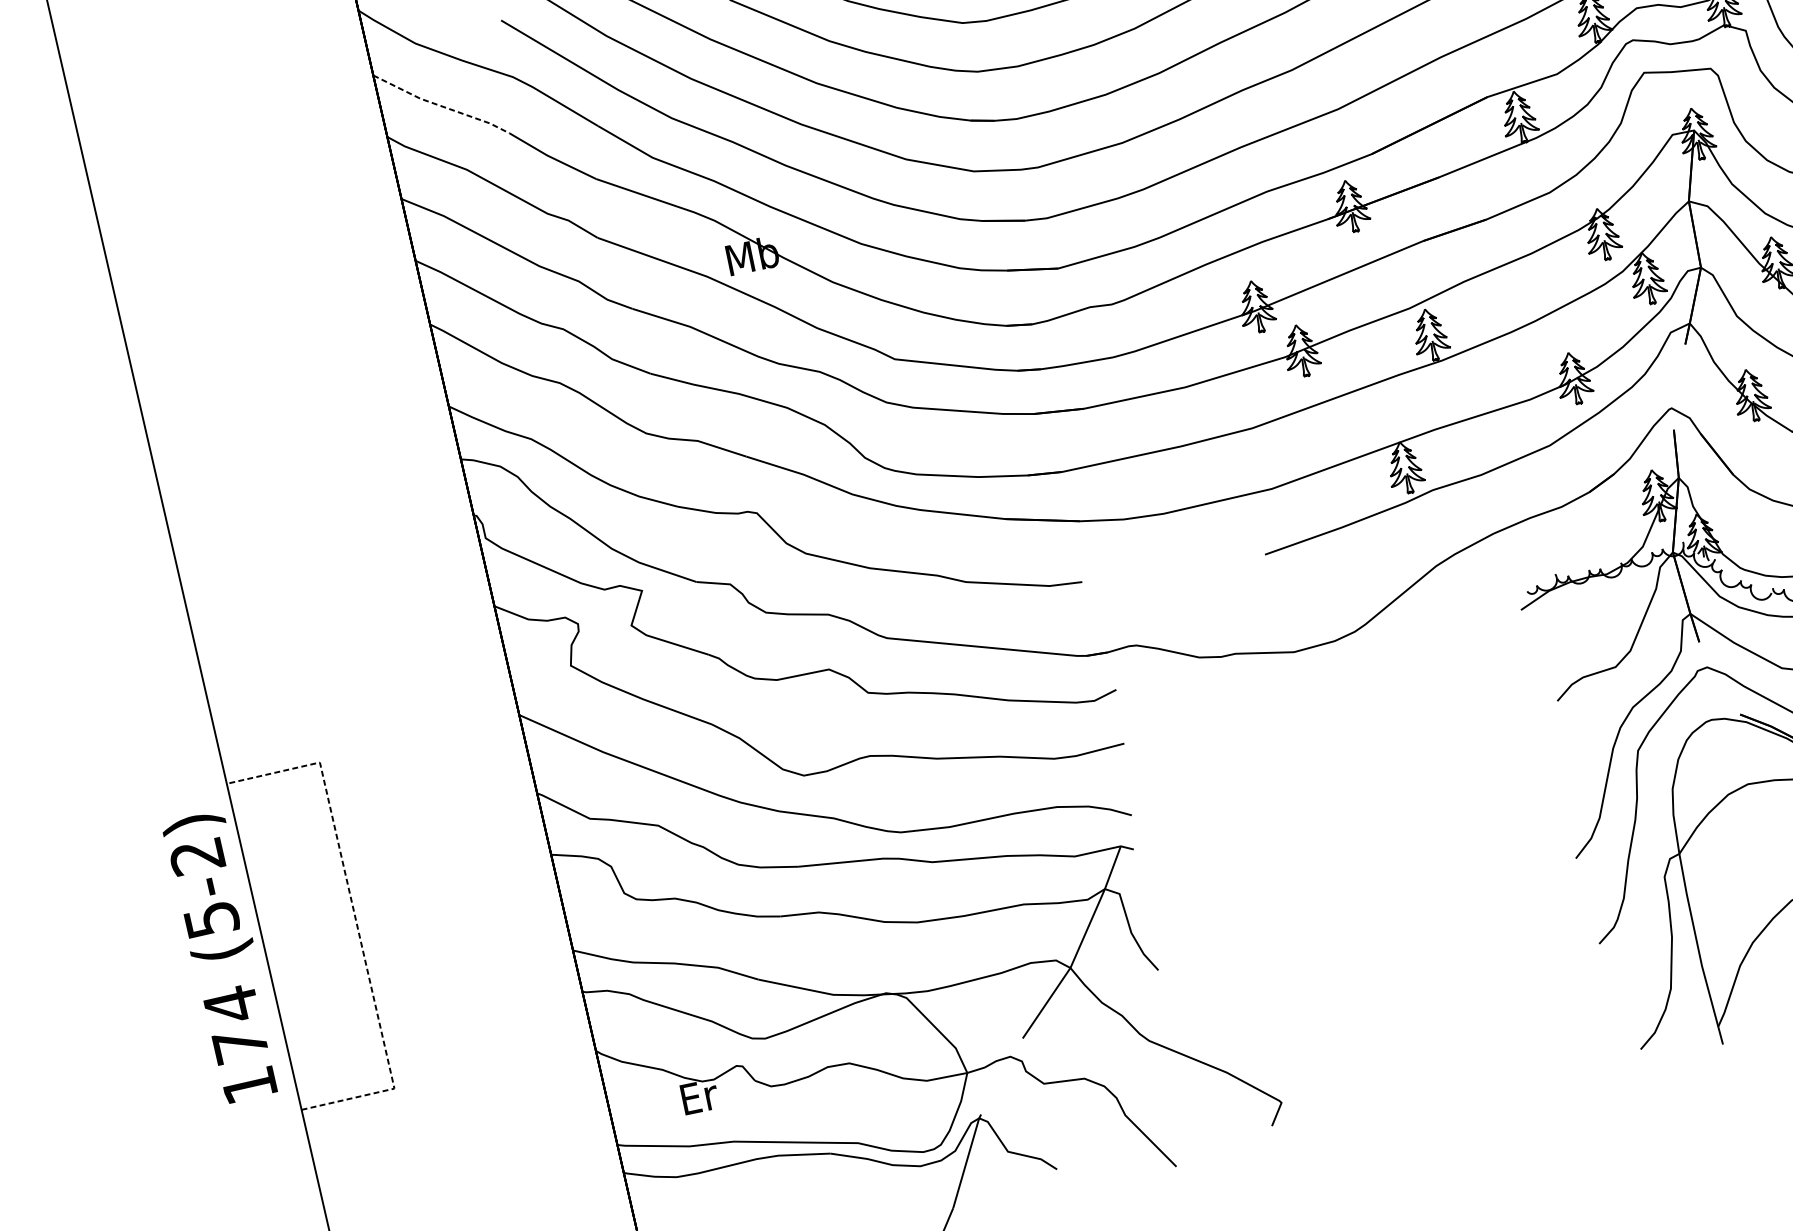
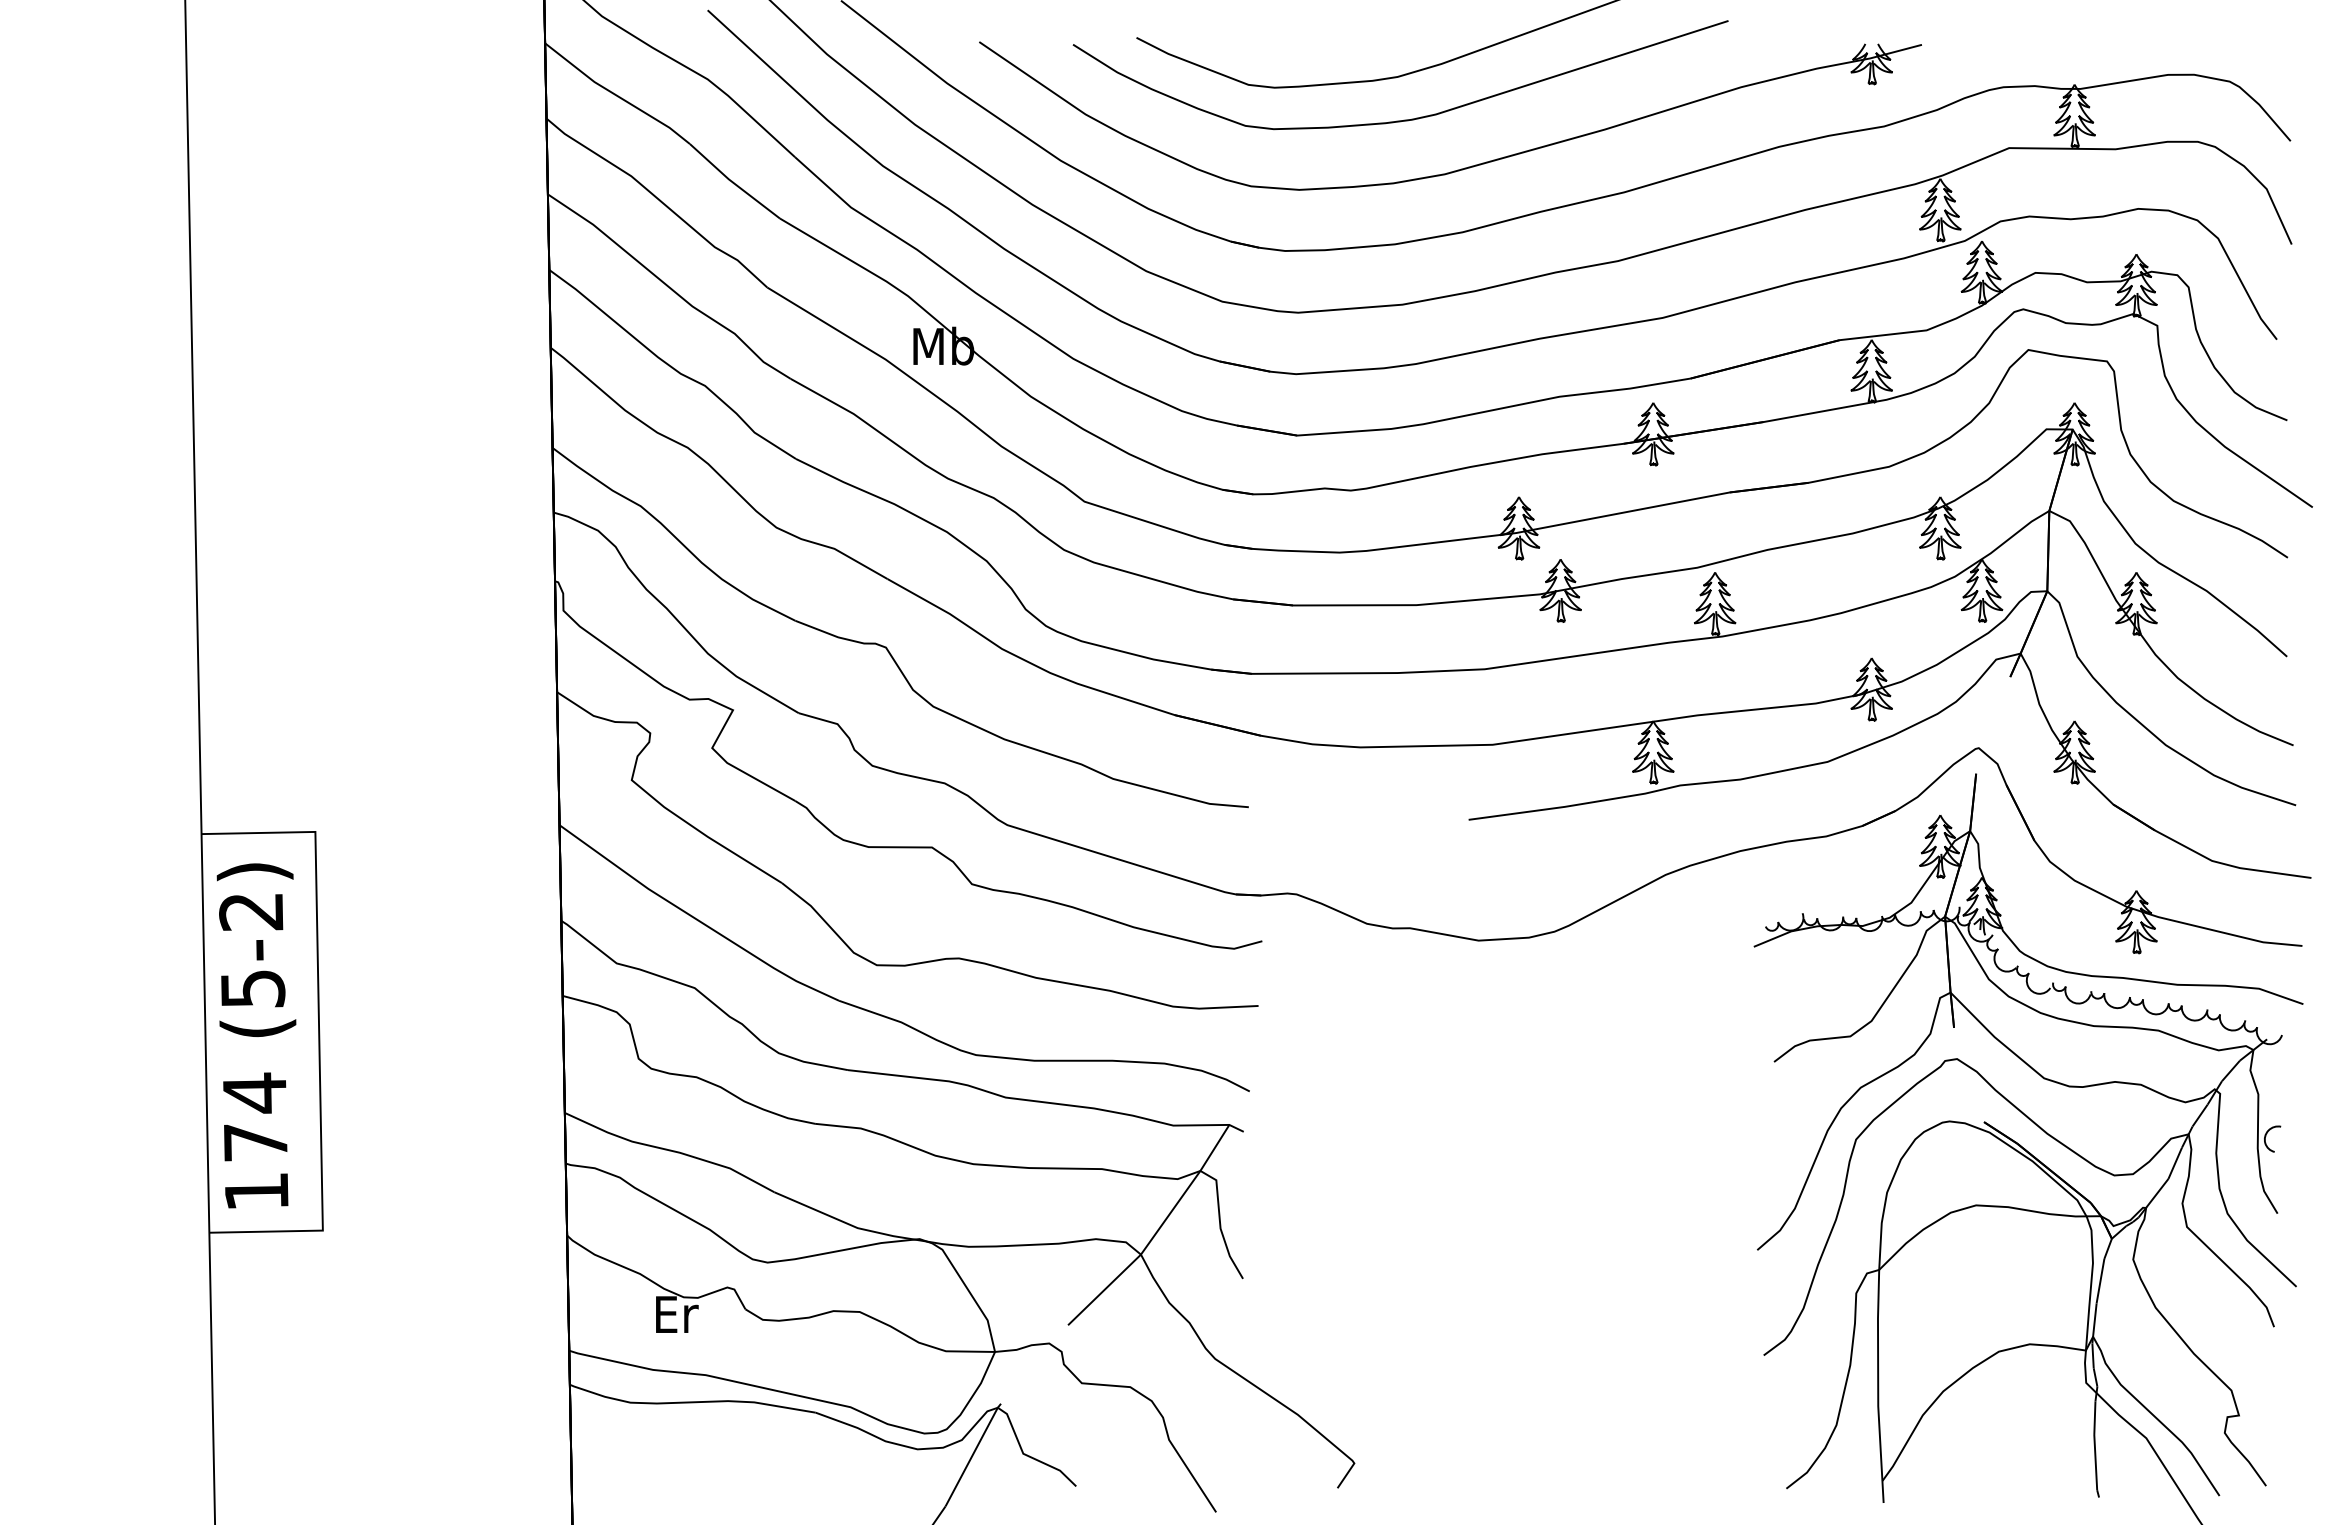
line: (440, 106) -> (616, 95), dashed -> solid
line: (357, 924) -> (319, 1030), dashed -> solid
text: (222, 957) -> (256, 1035), moved

